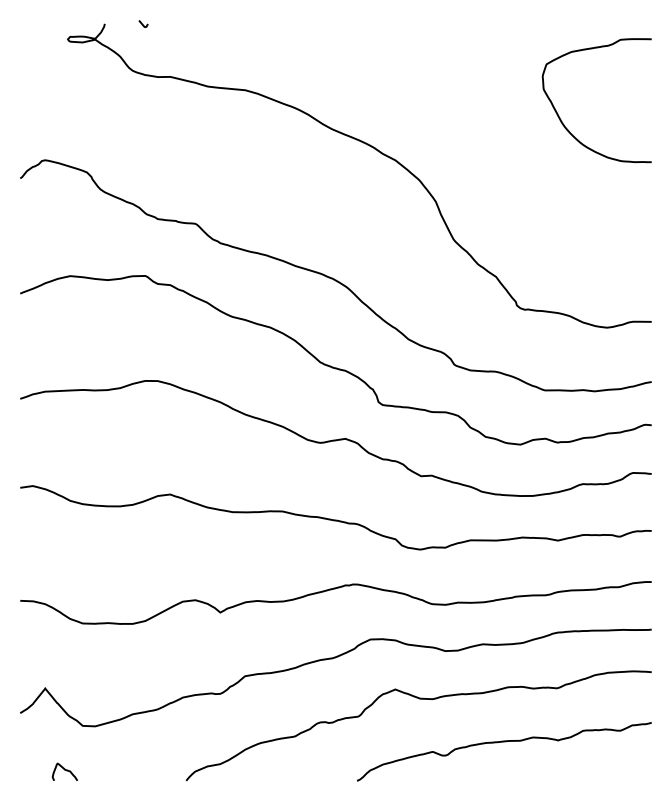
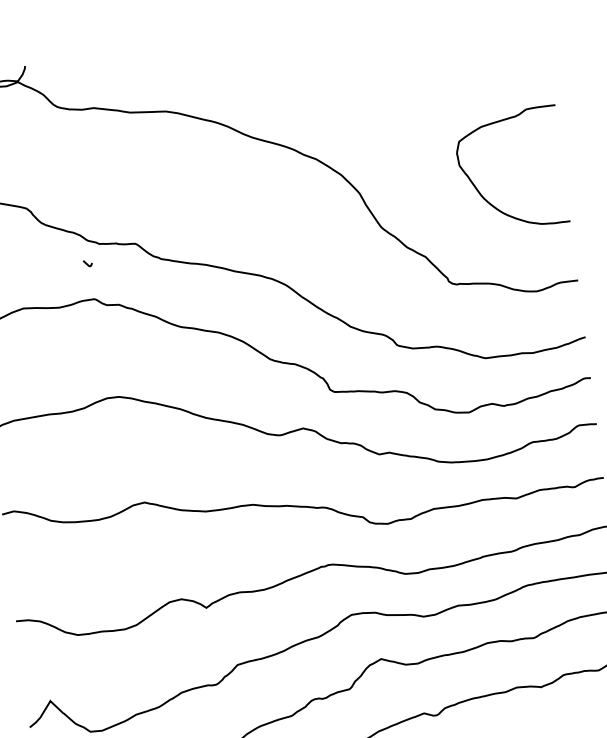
curve: (143, 24) -> (87, 264), moved
curve: (560, 117) -> (478, 190), moved

